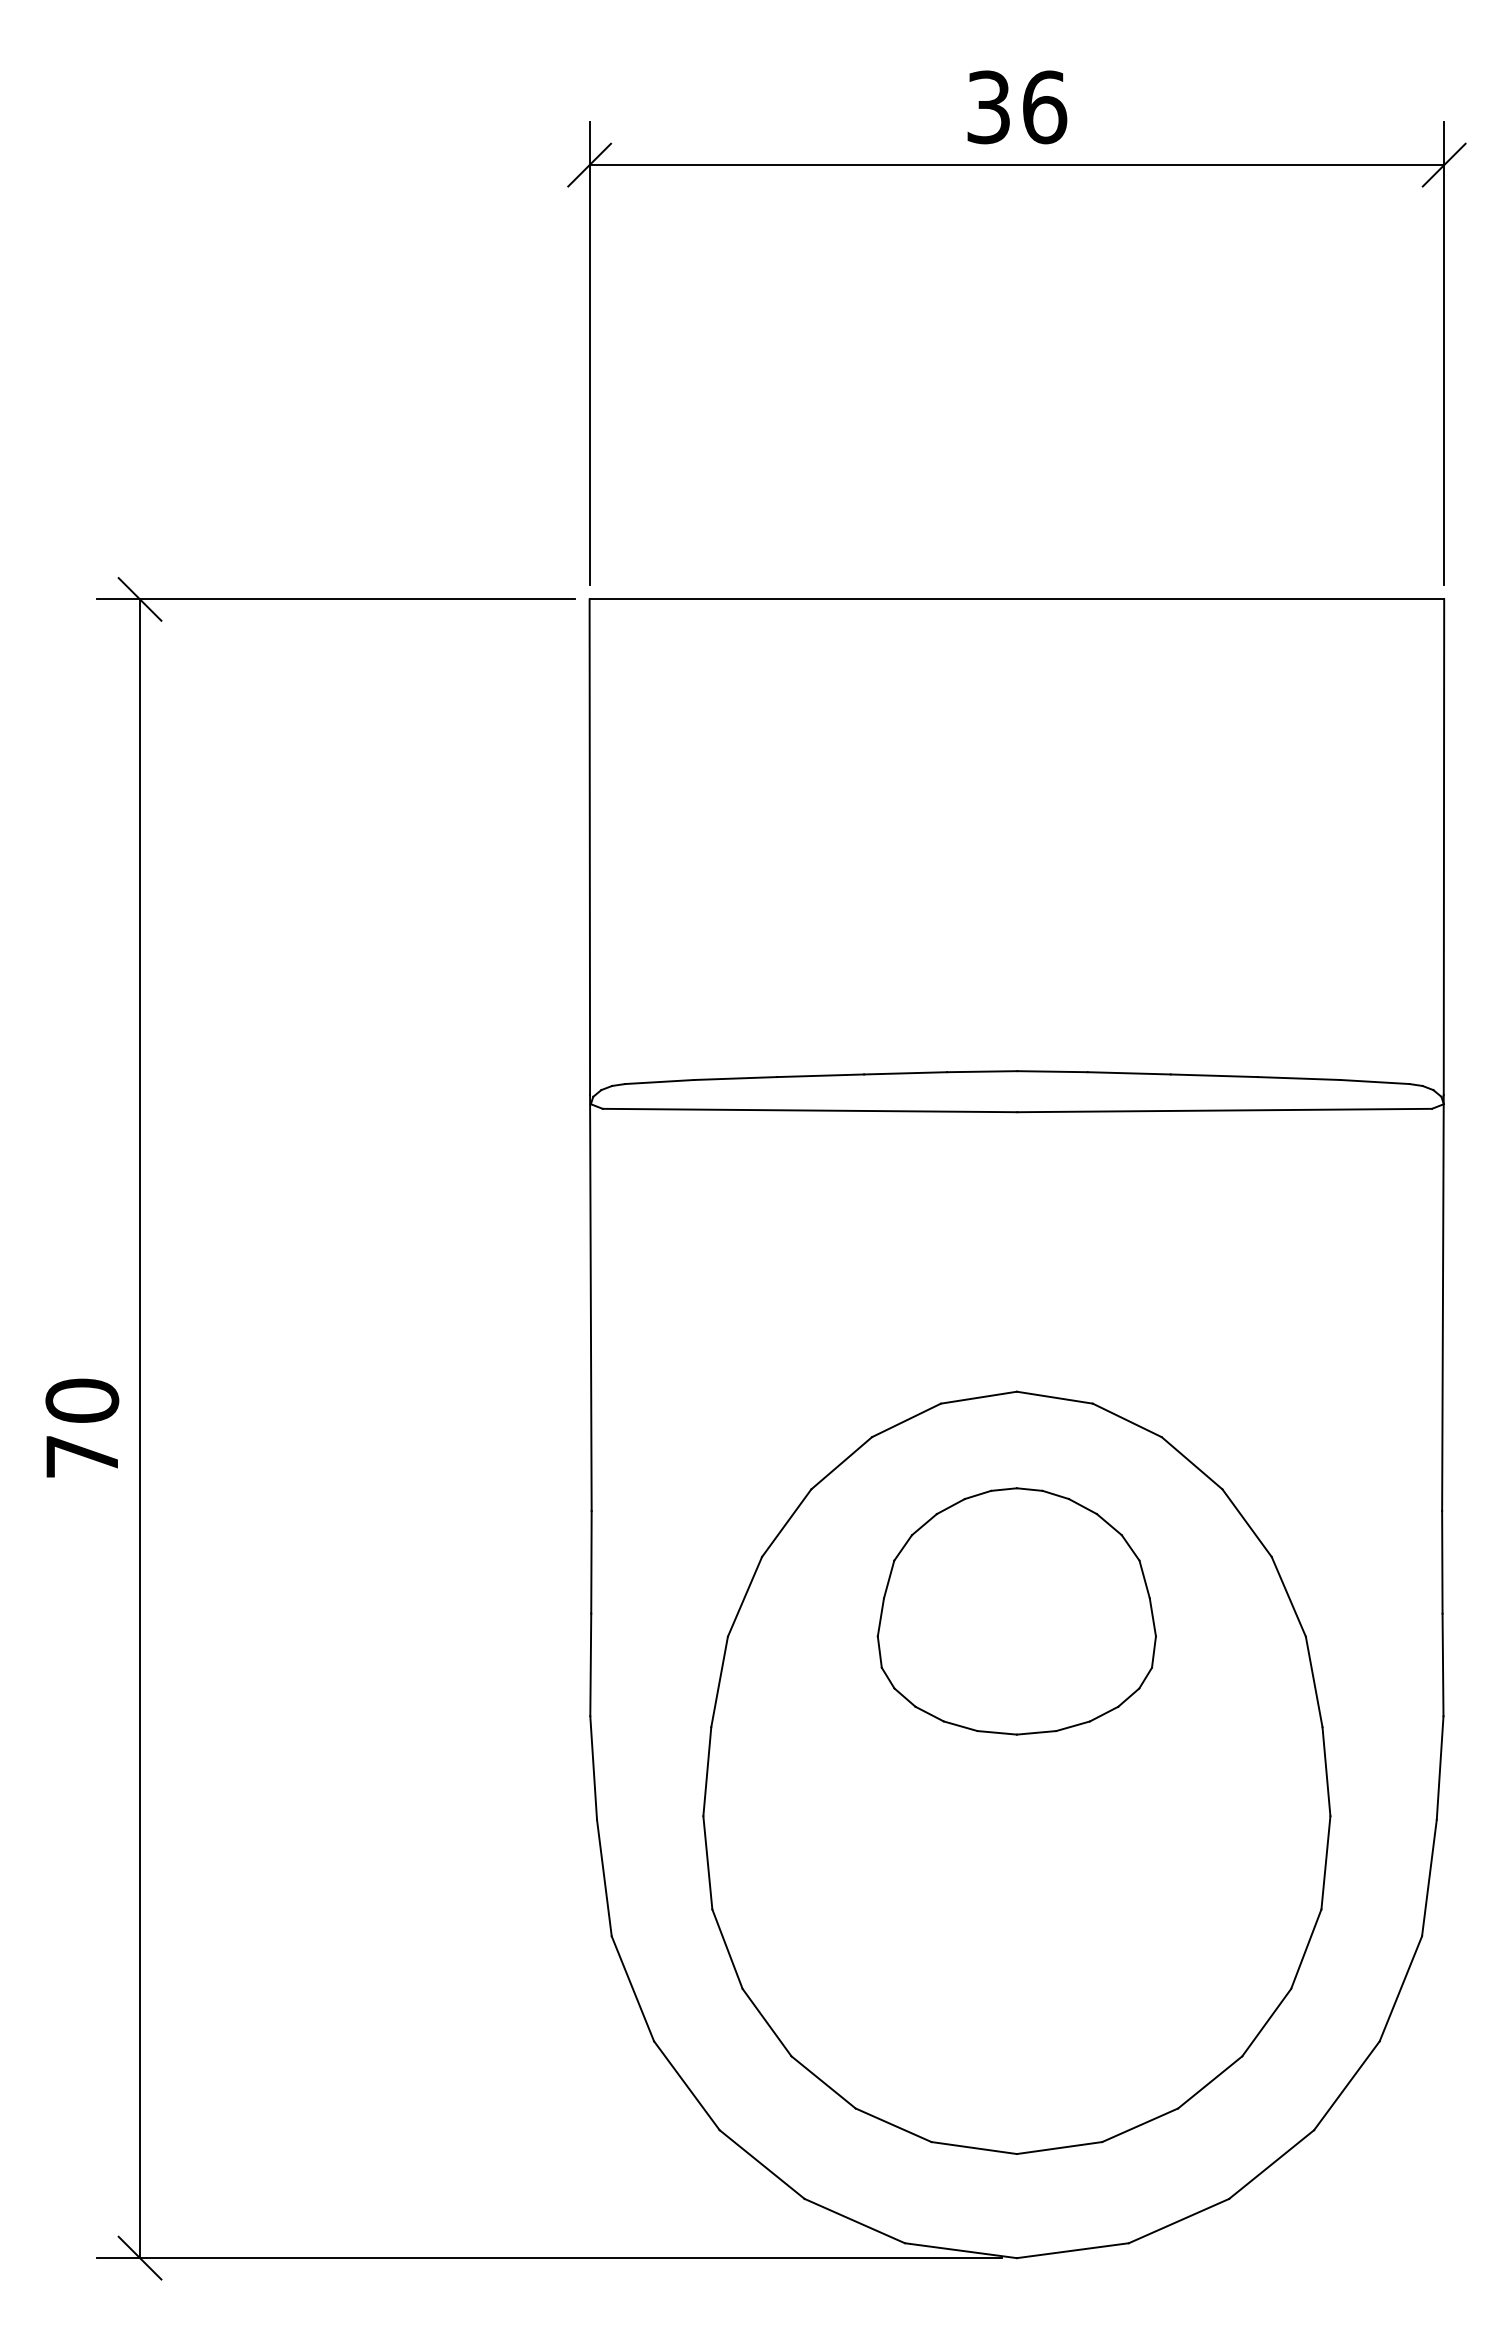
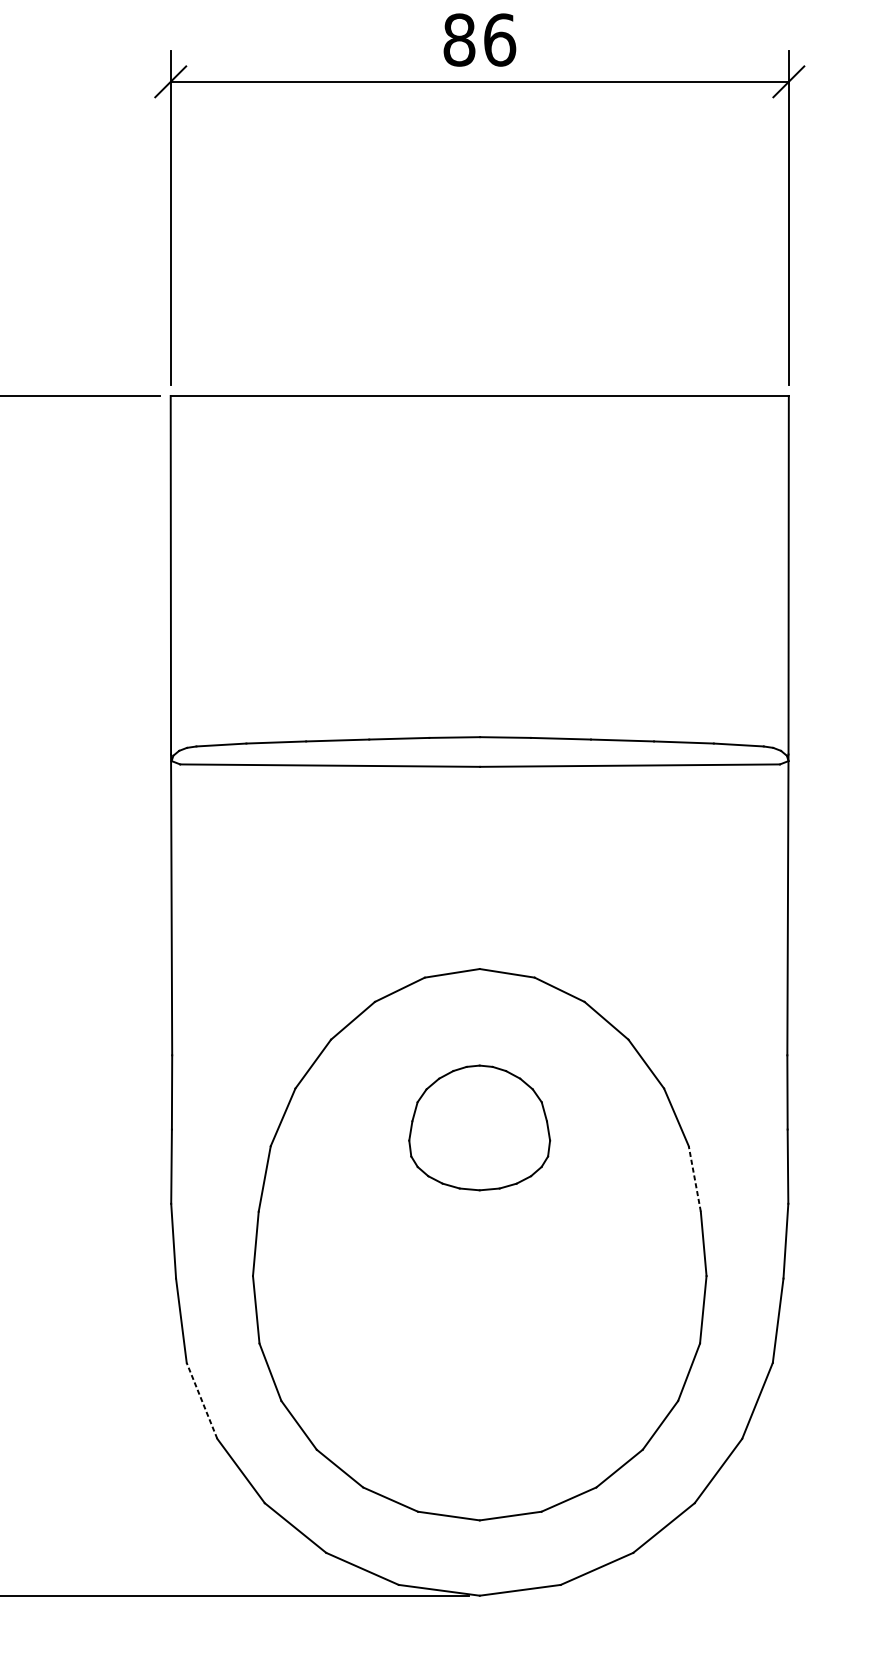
text: (988, 107) -> (459, 40), 36 -> 86
part: (1016, 1611) -> (479, 1127), size x0.7
line: (1314, 1681) -> (695, 1178), solid -> dashed
line: (632, 1988) -> (201, 1400), solid -> dashed

